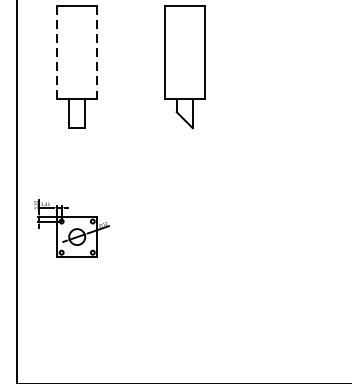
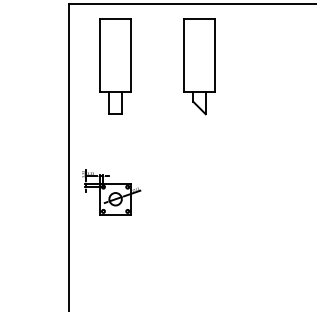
line: (57, 51) -> (100, 54), dashed -> solid
line: (97, 52) -> (131, 55), dashed -> solid

